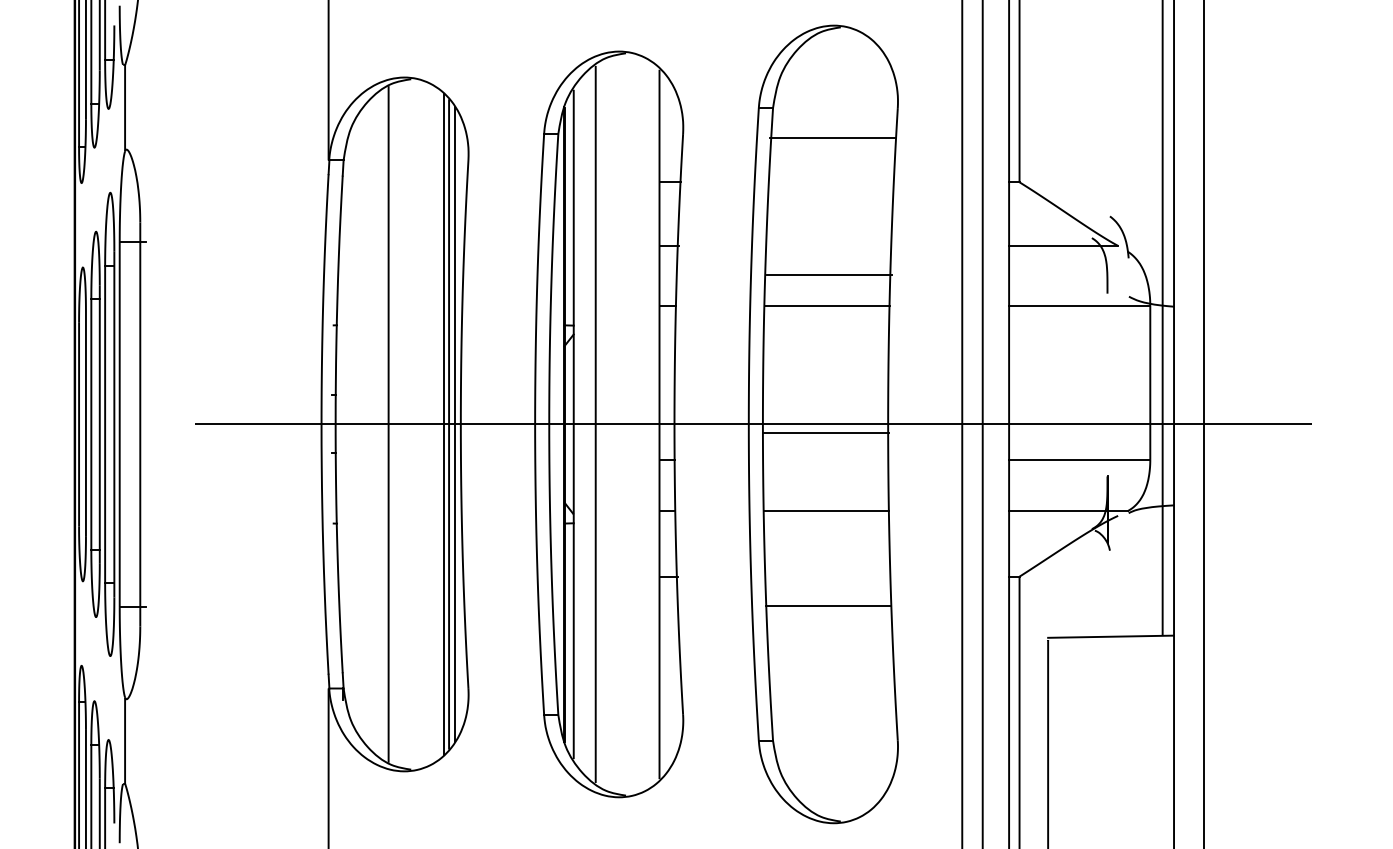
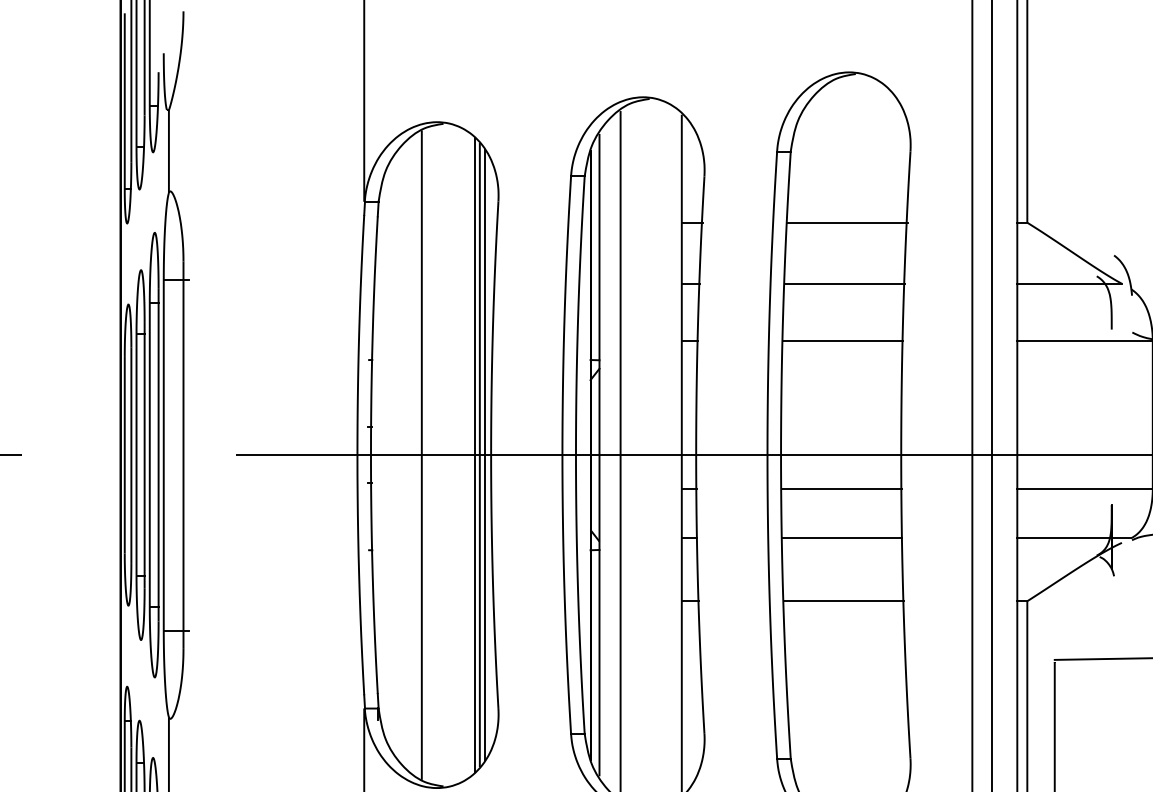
line: (831, 138) -> (846, 222), moved
line: (829, 274) -> (844, 283), moved
line: (826, 432) -> (842, 488), moved
line: (828, 605) -> (843, 601), moved

